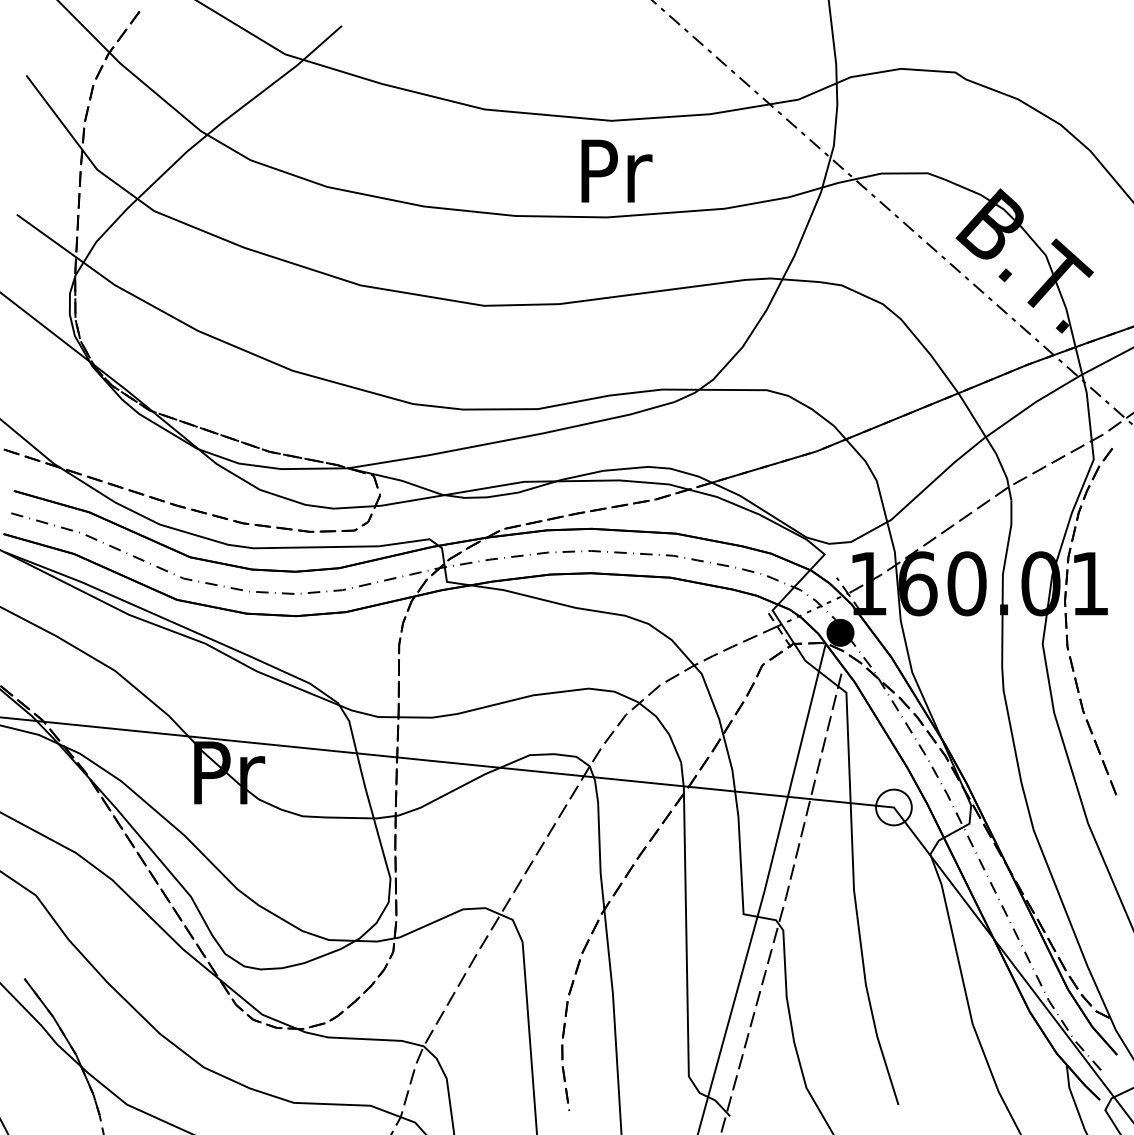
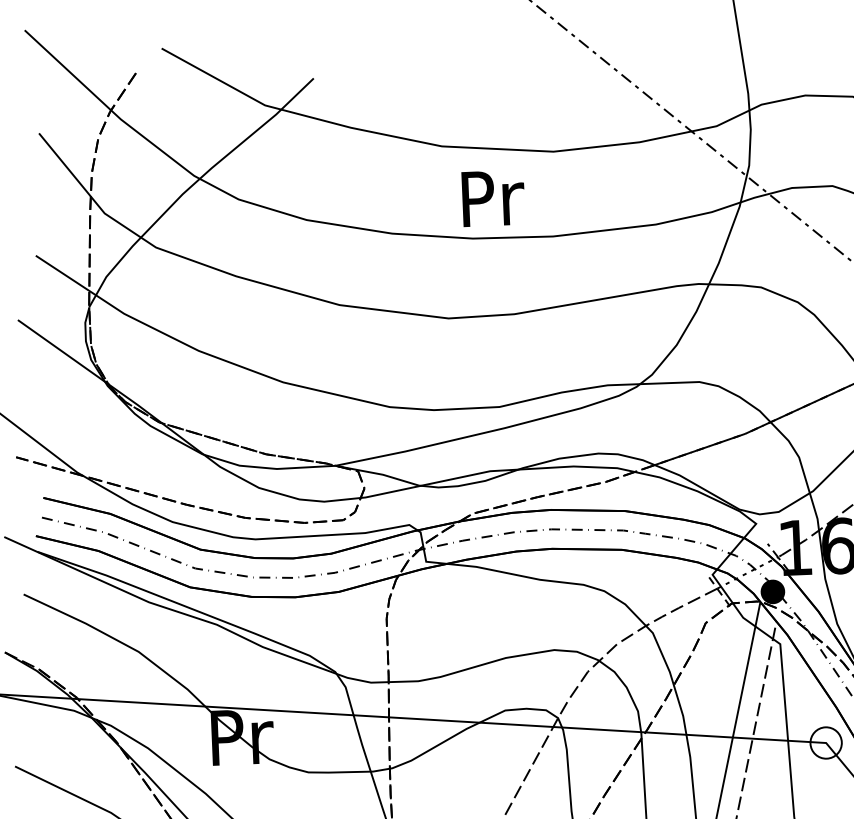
text: (616, 170) -> (493, 197), moved

